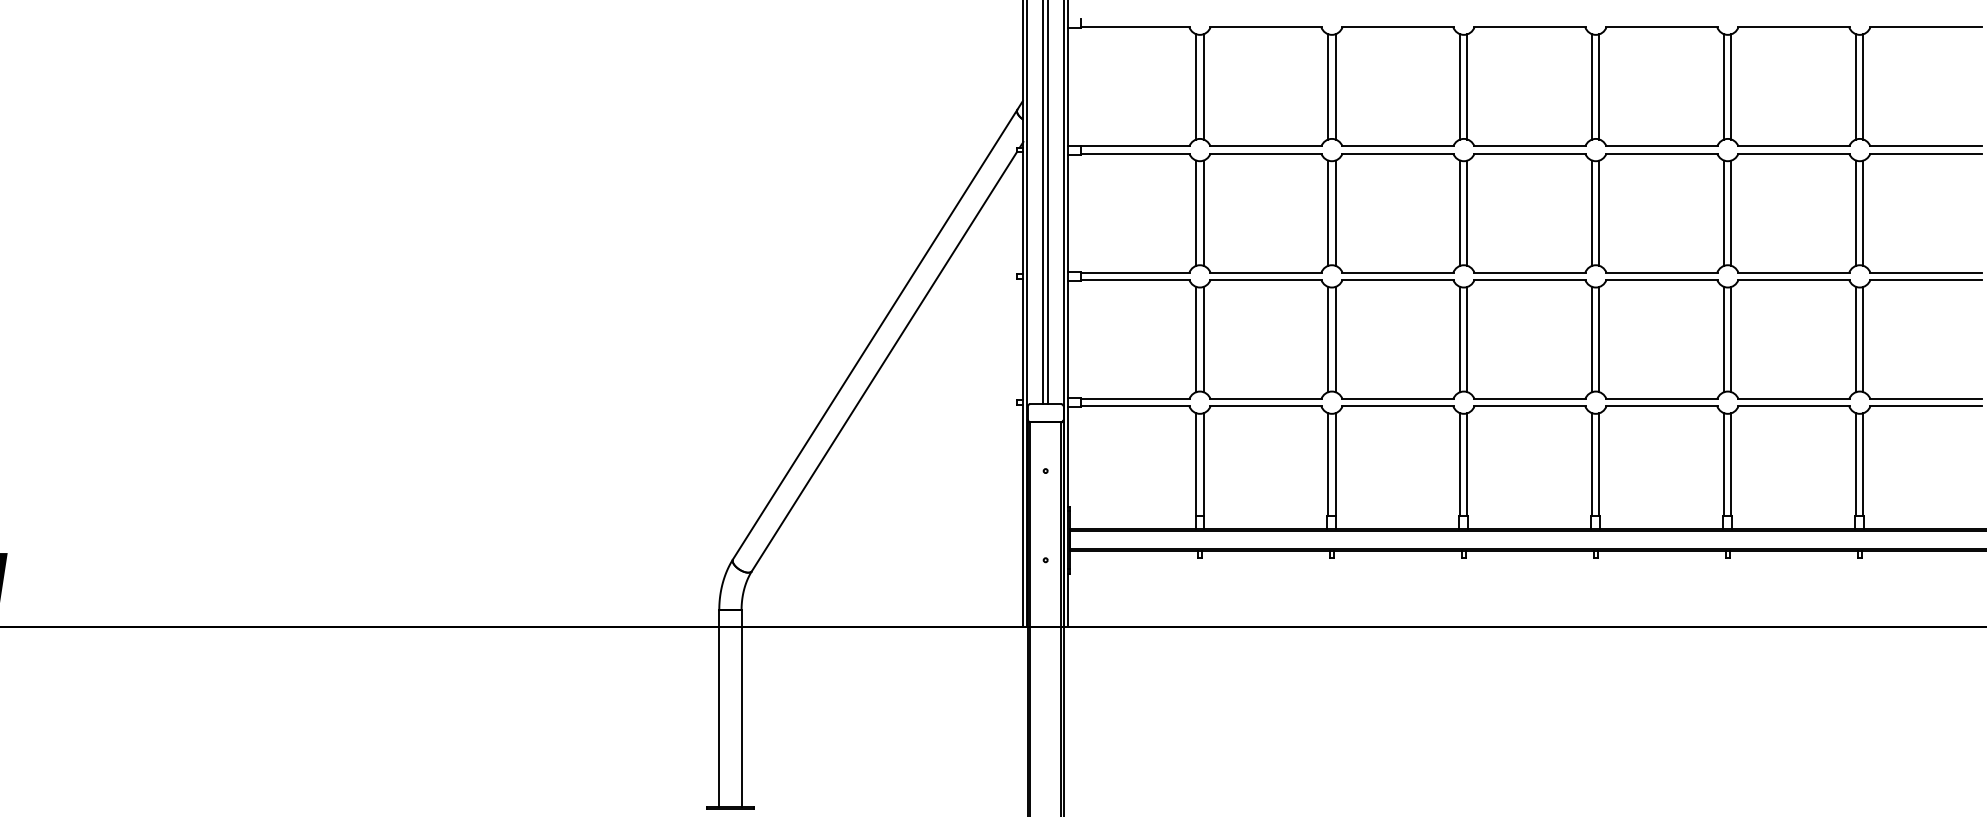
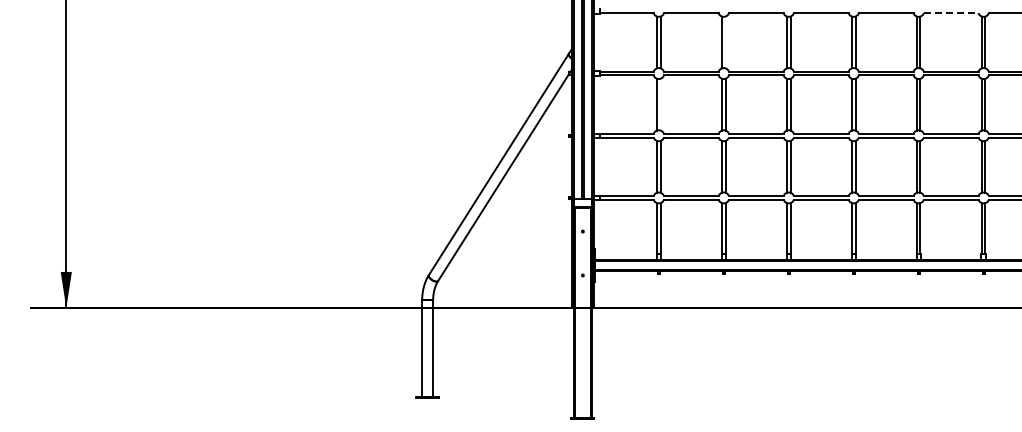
line: (1794, 28) -> (951, 13), solid -> dashed
line: (1335, 86) -> (725, 42), removed
line: (1203, 212) -> (660, 104), removed

